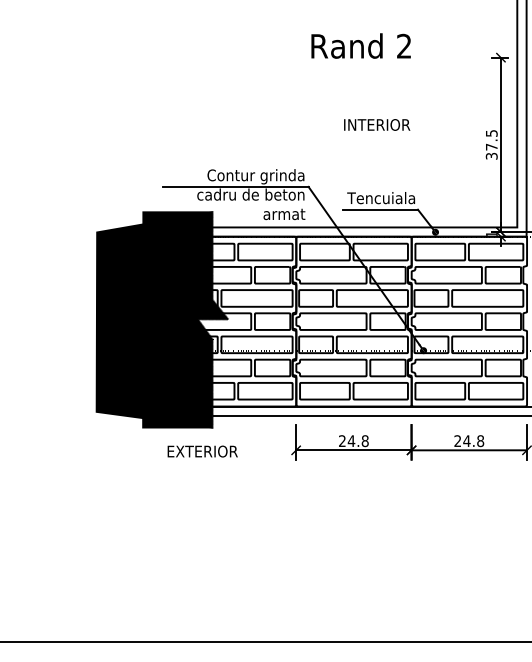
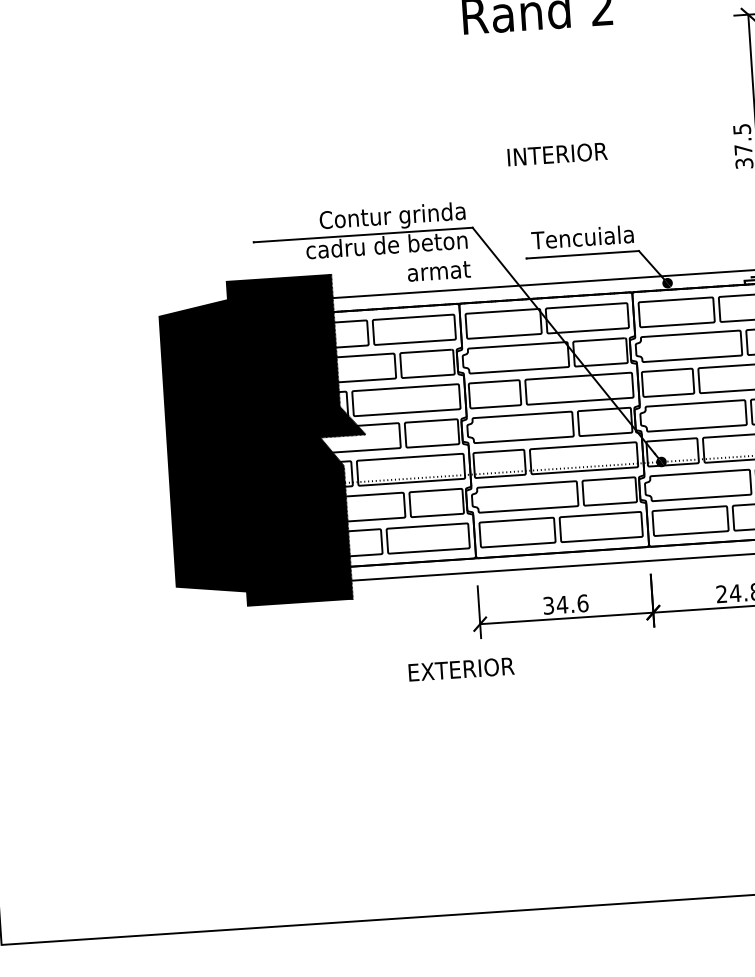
text: (377, 124) -> (557, 153), moved
text: (353, 441) -> (565, 605), 24.8 -> 34.6
text: (202, 451) -> (461, 669), moved

